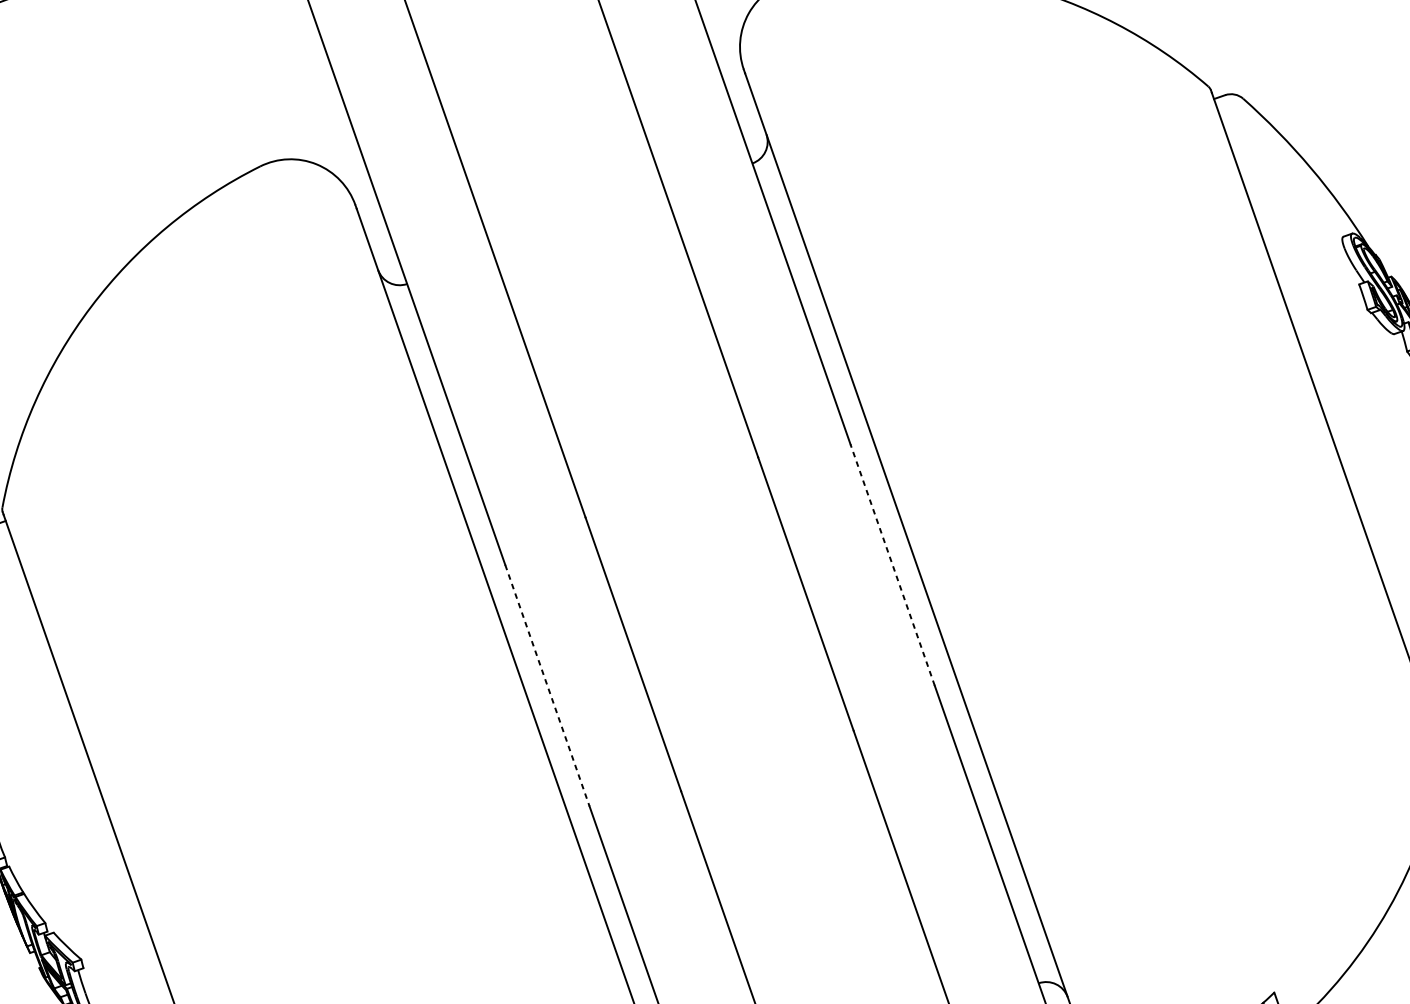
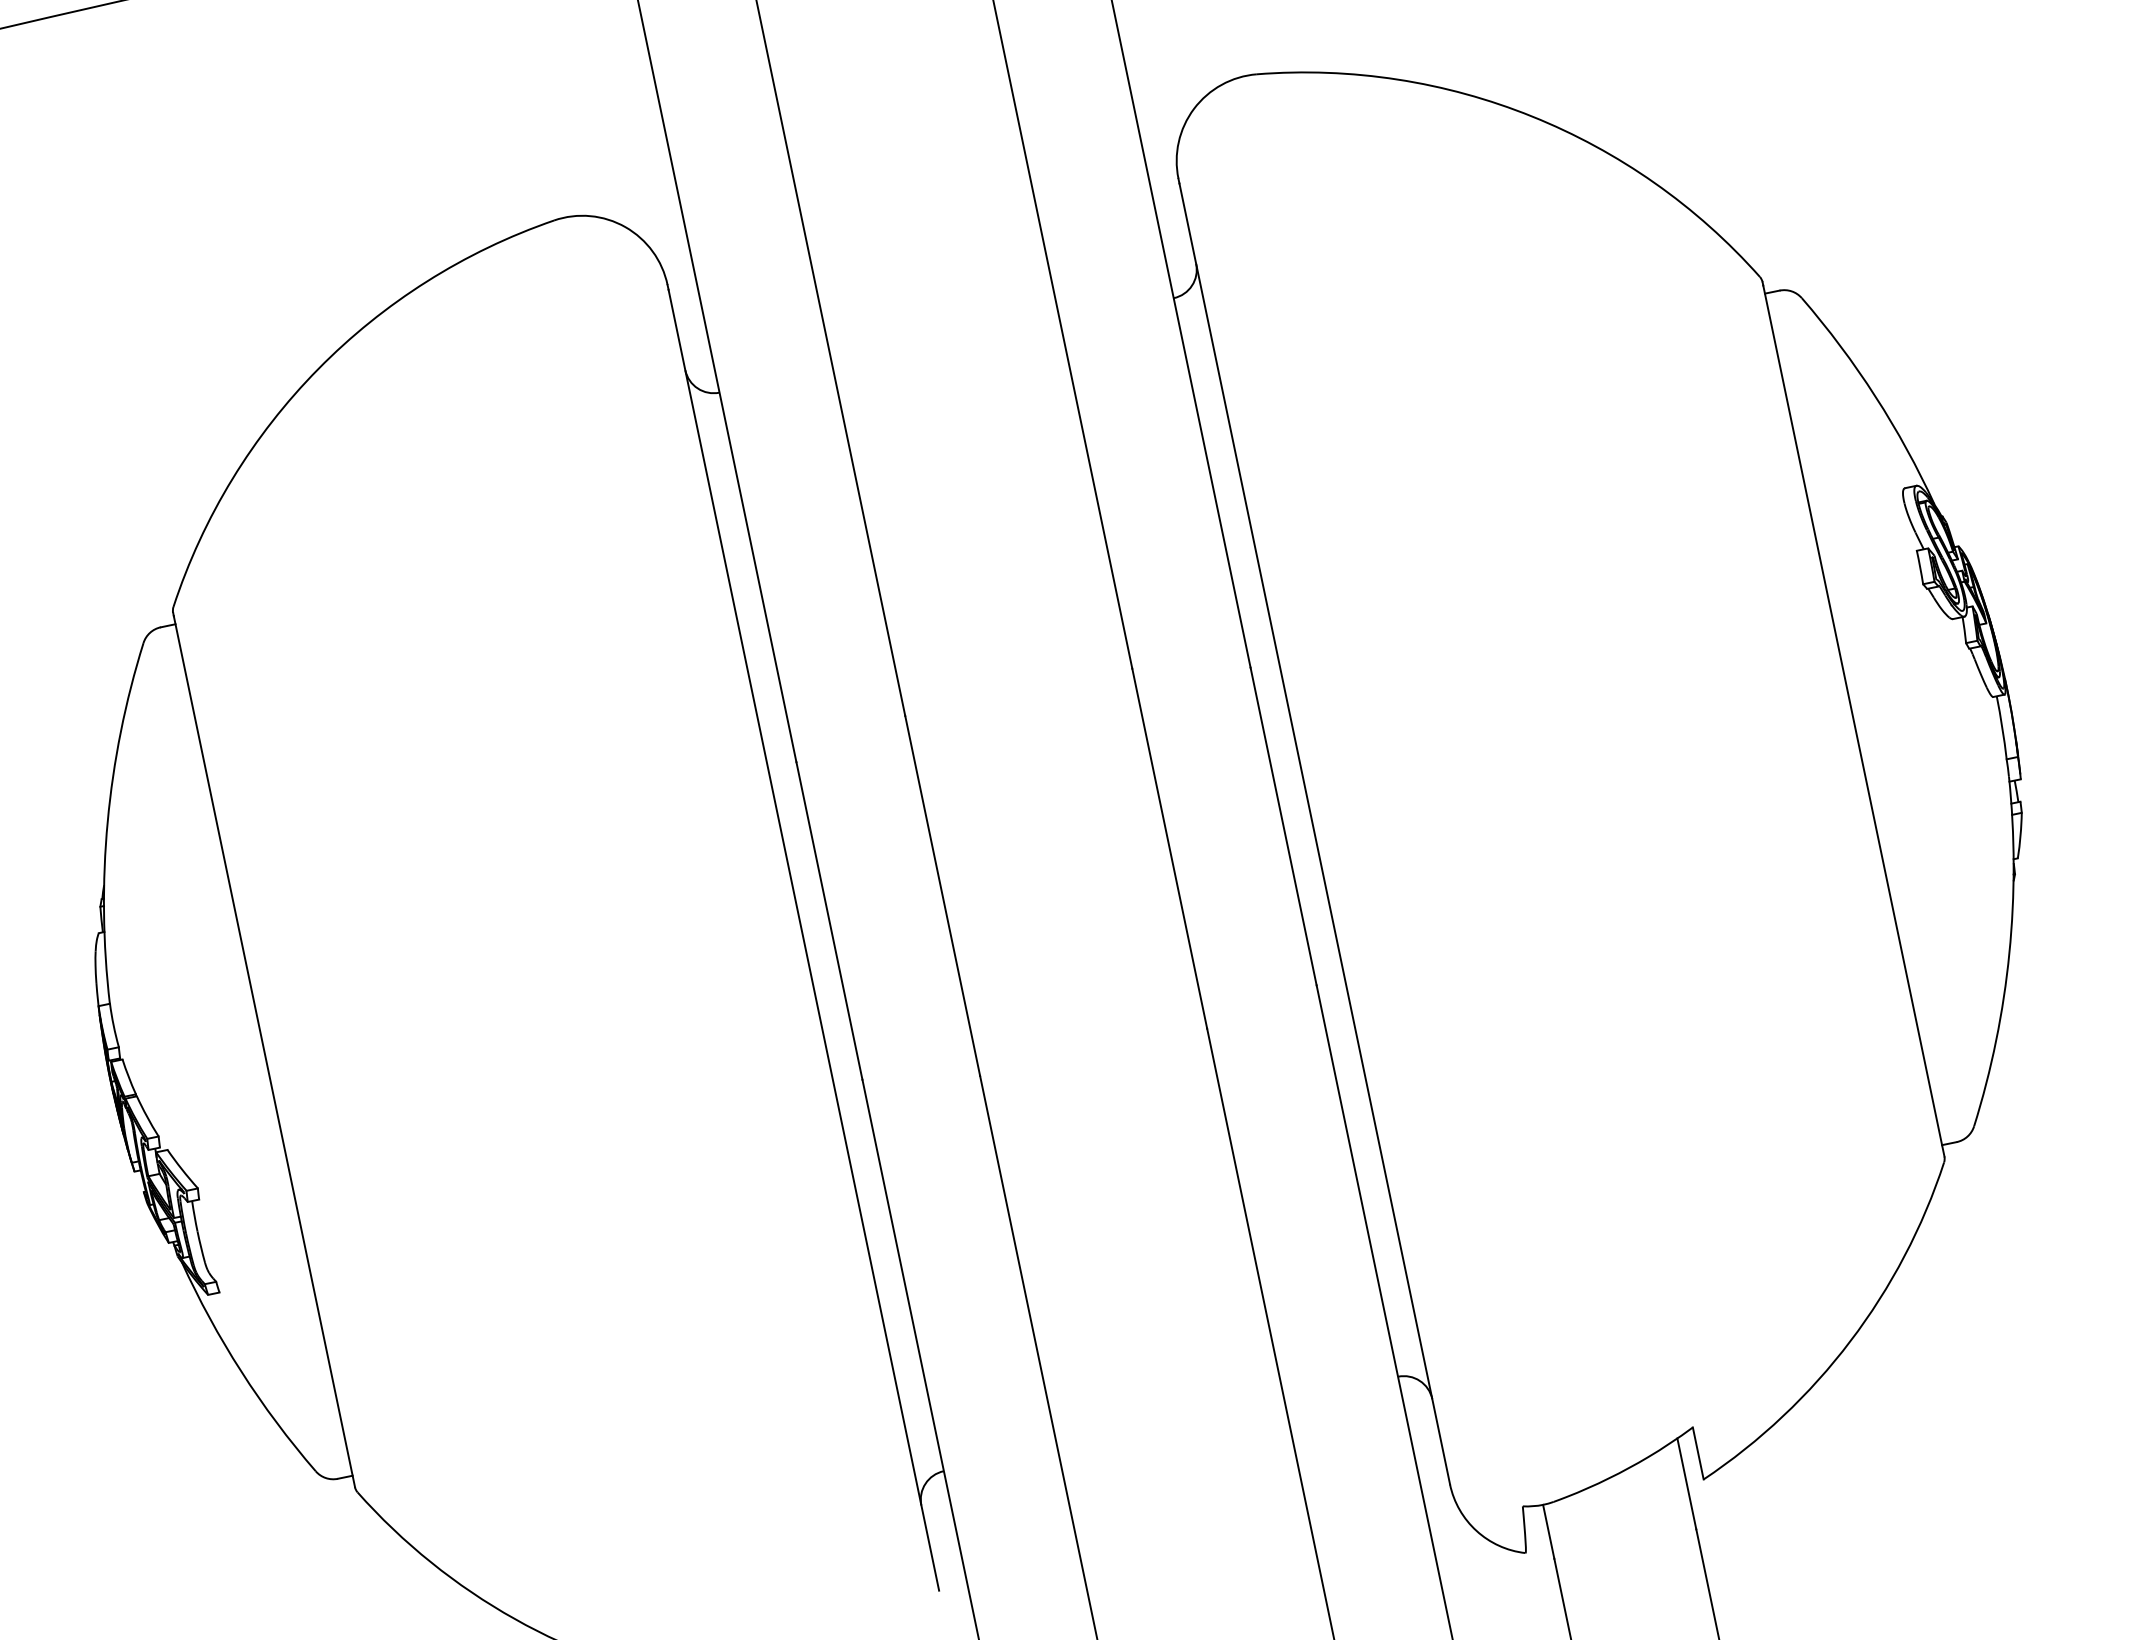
line: (892, 565) -> (1283, 826), dashed -> solid
line: (547, 686) -> (829, 921), dashed -> solid

